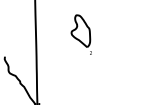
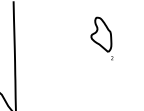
part: (80, 34) -> (100, 38), moved

